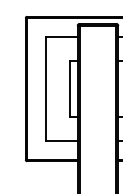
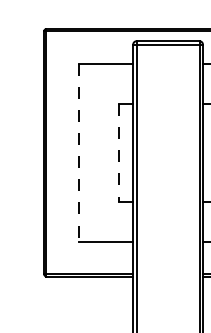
line: (45, 89) -> (78, 153), solid -> dashed
line: (69, 89) -> (119, 153), solid -> dashed

